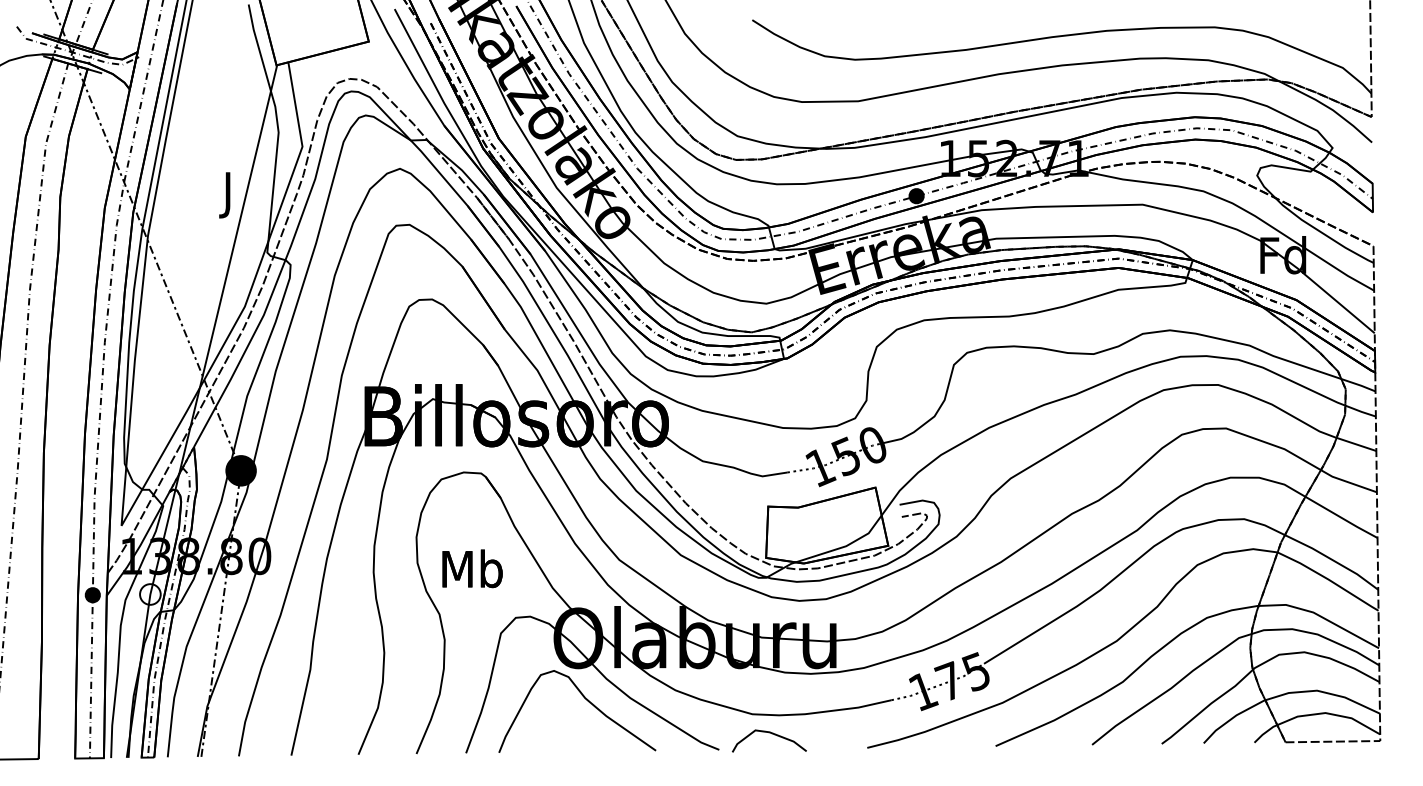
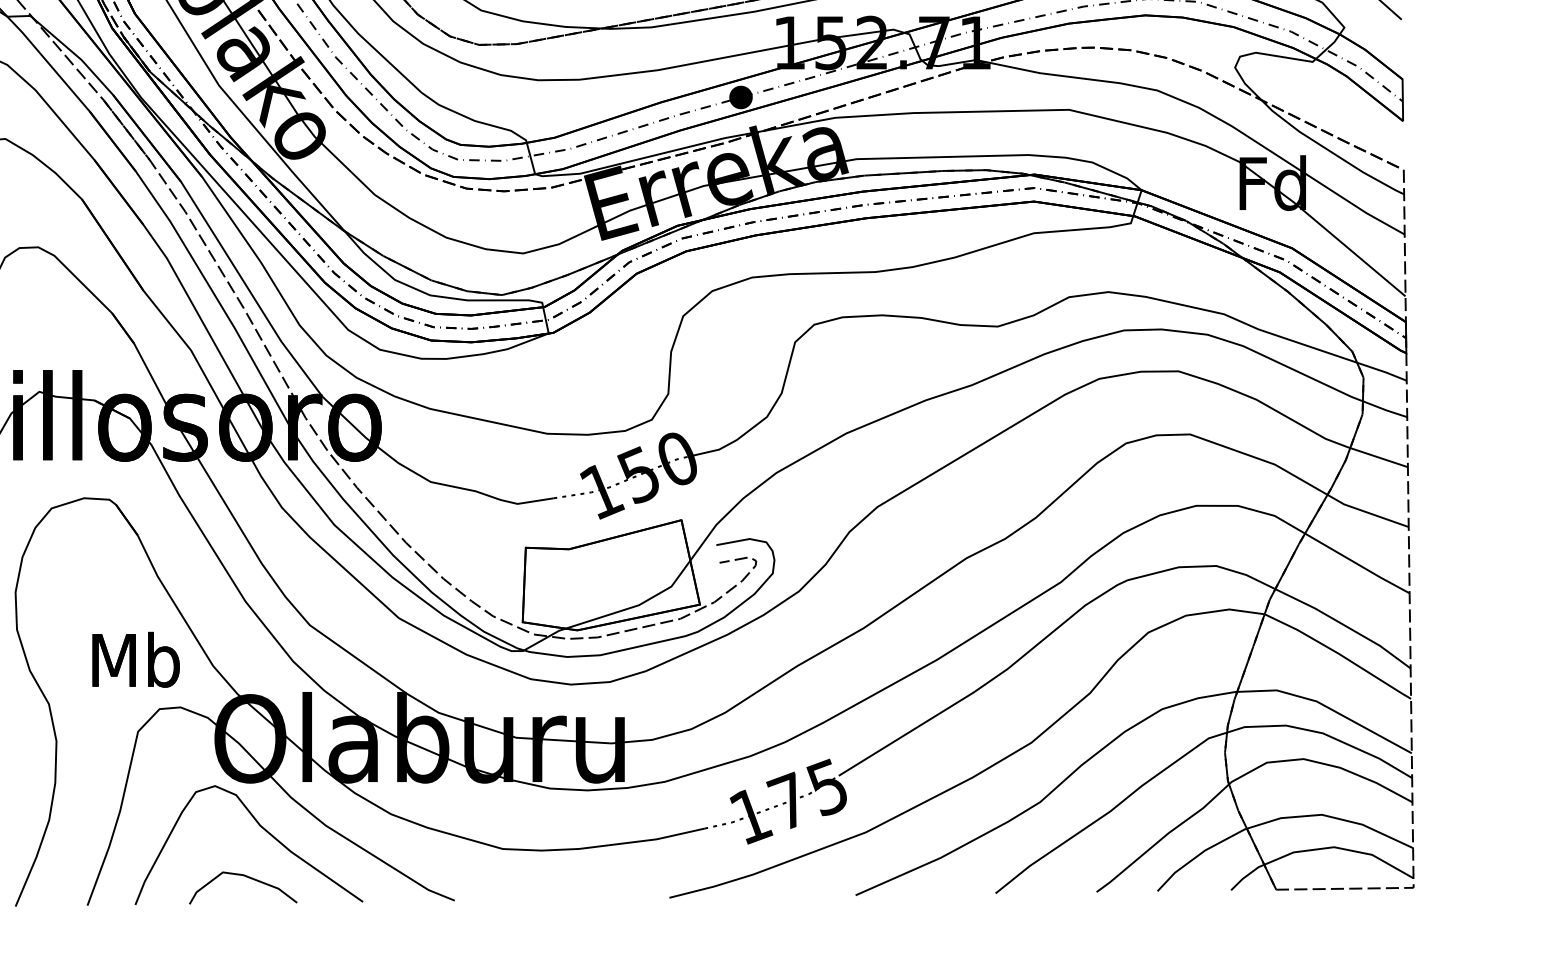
text: (472, 568) -> (135, 659), moved
curve: (772, 734) -> (247, 878), moved

